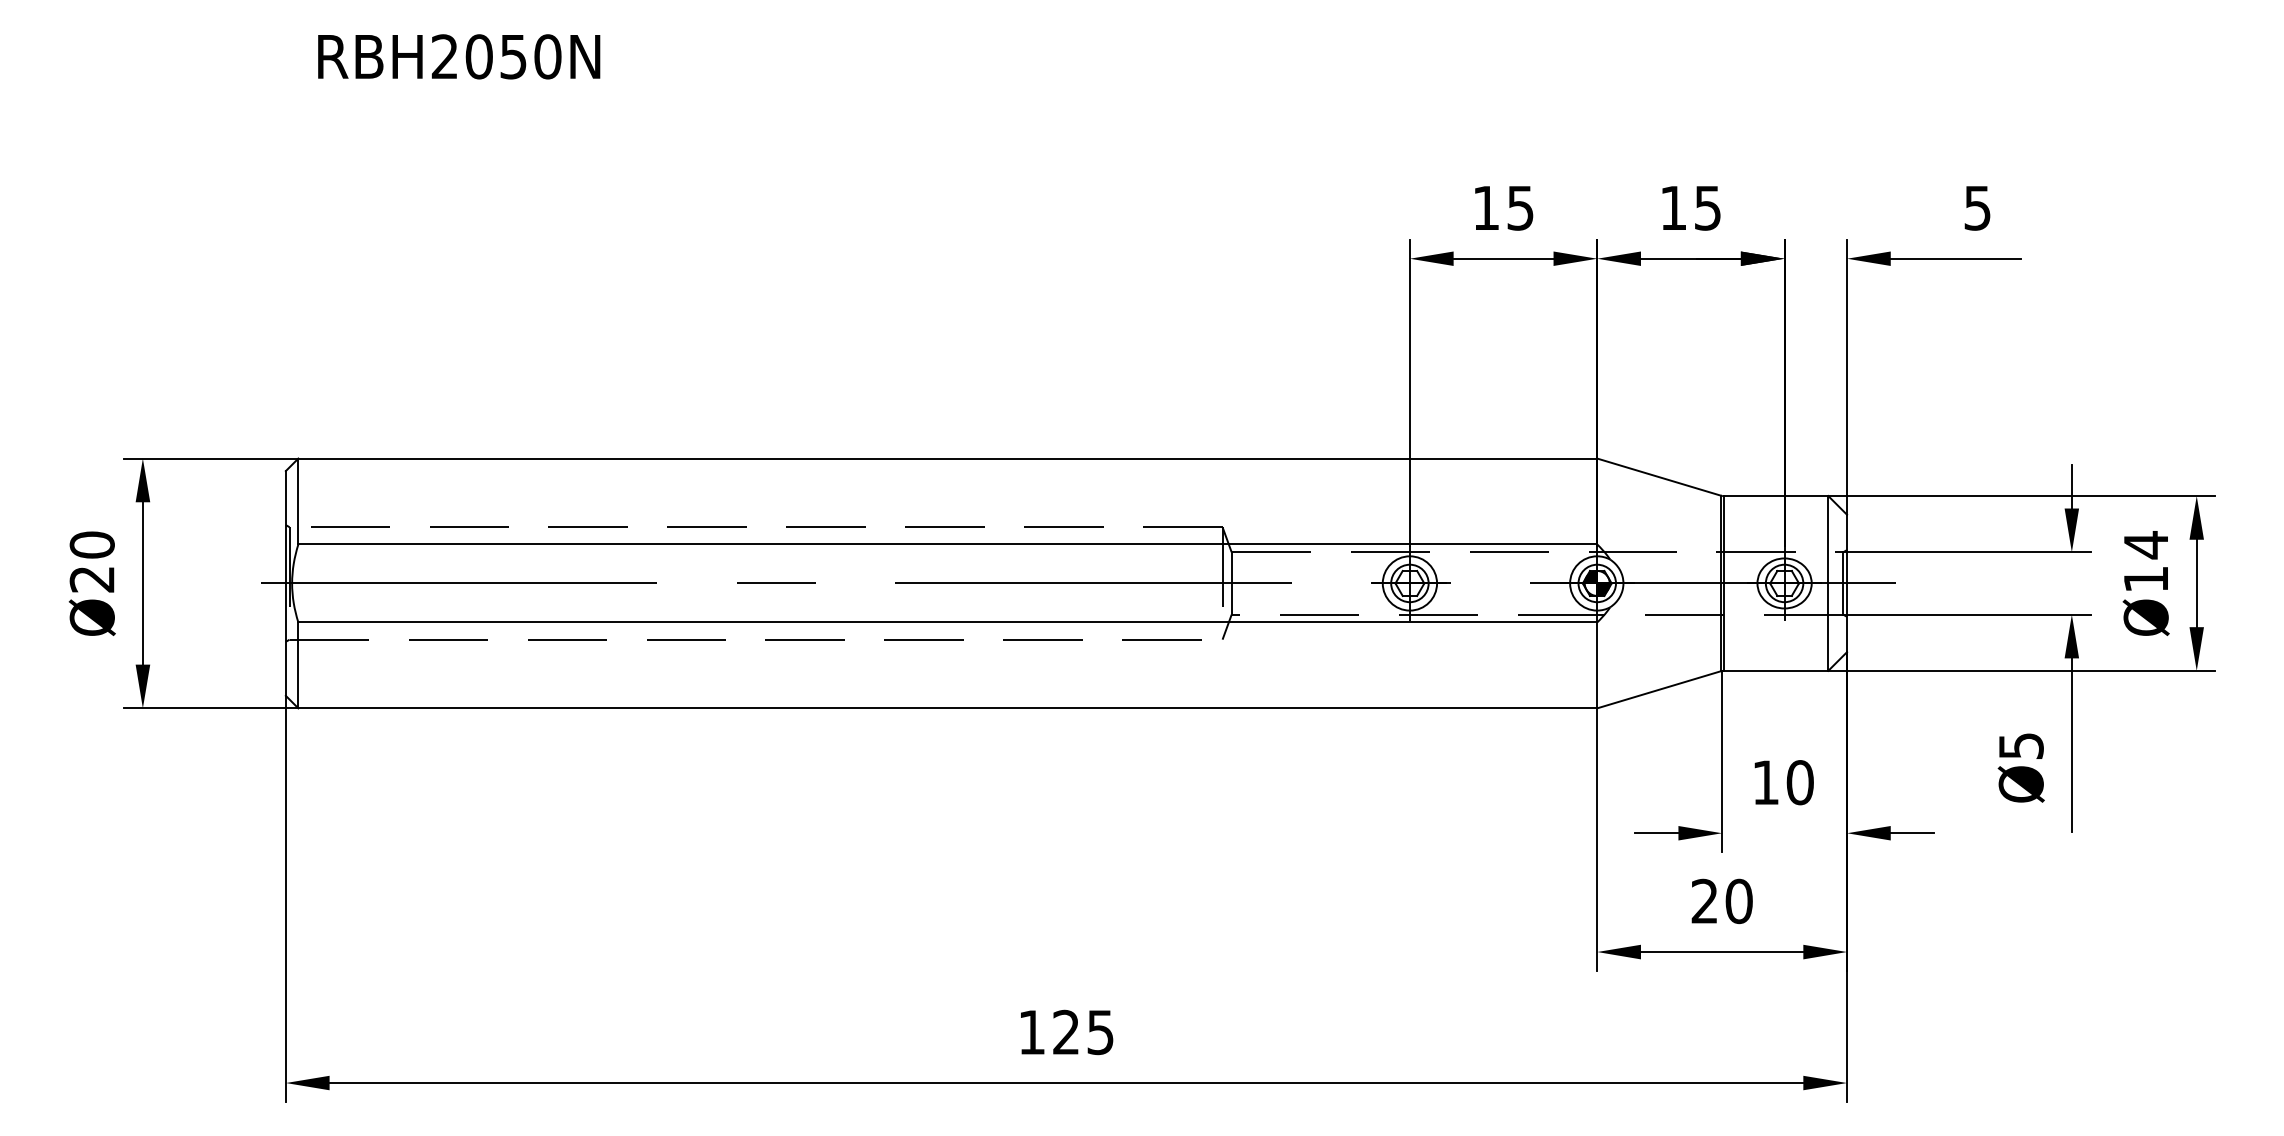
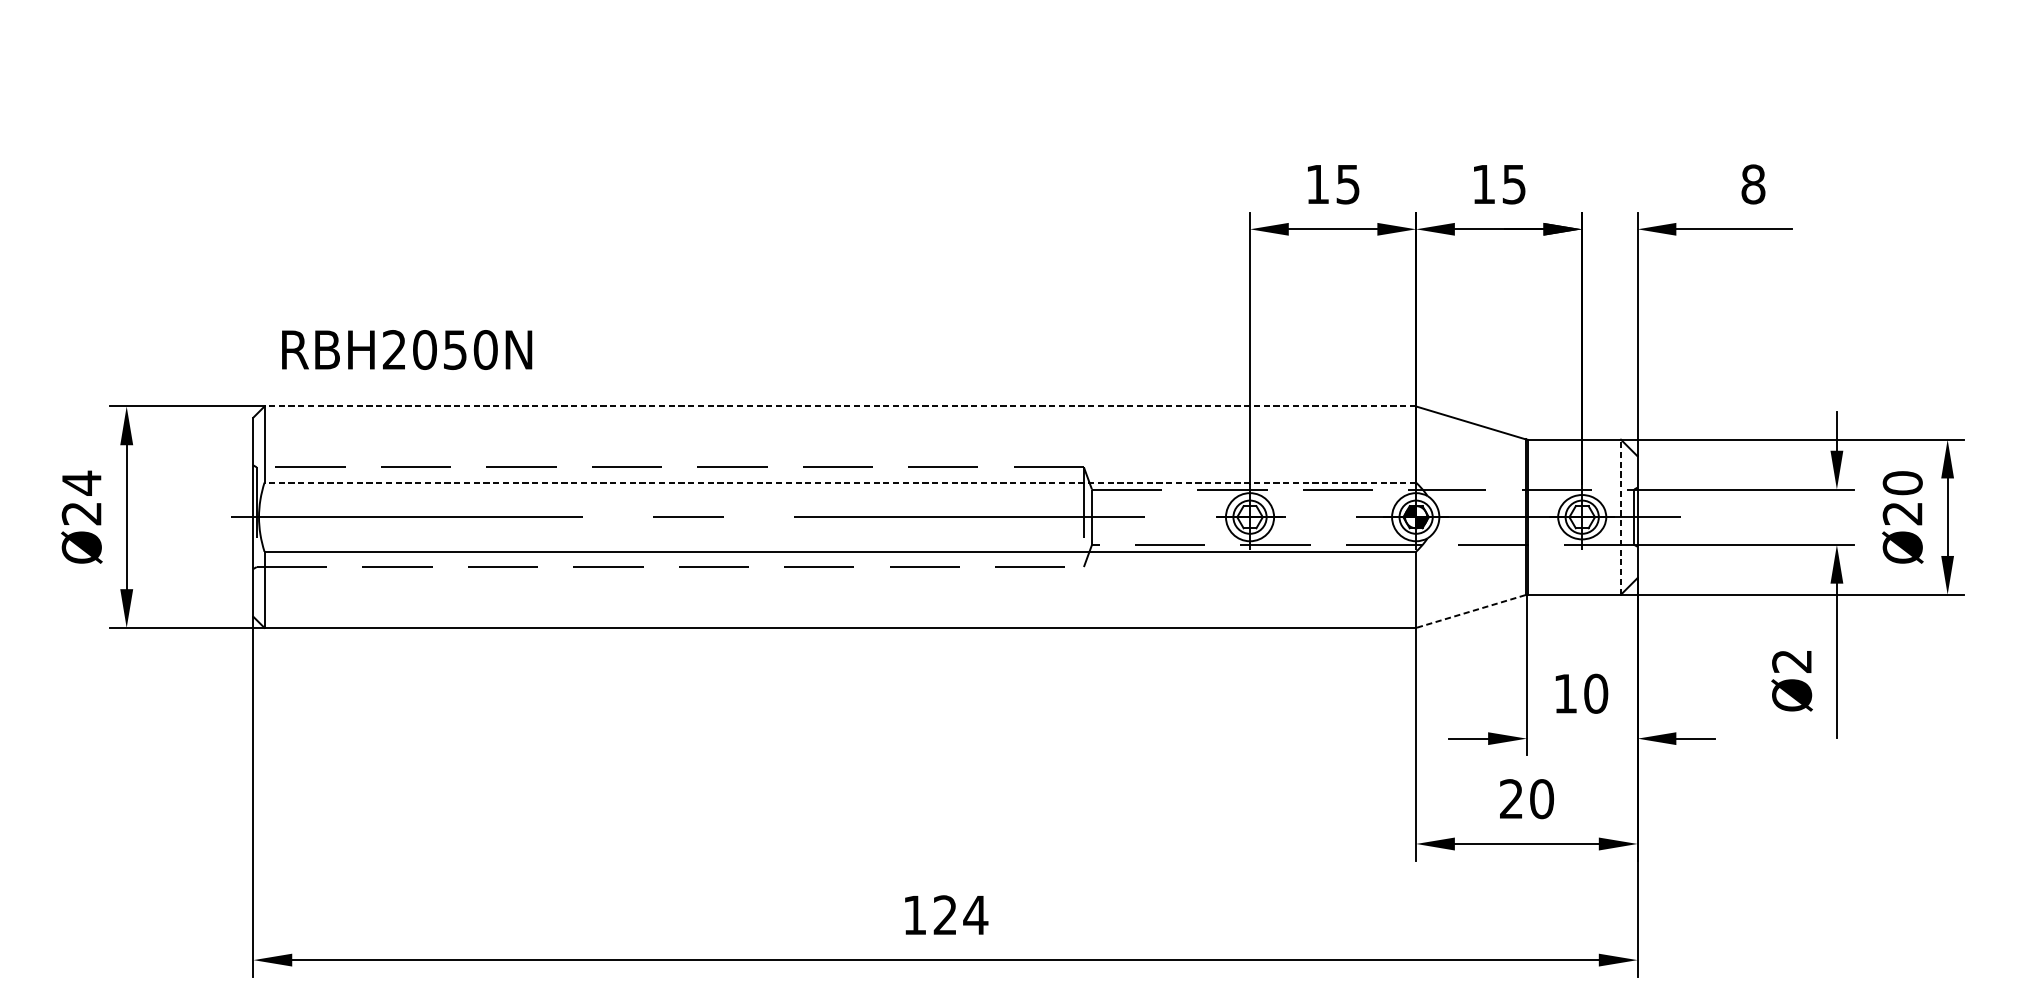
text: (459, 56) -> (407, 349), moved
text: (1977, 207) -> (1753, 183), 5 -> 8
line: (947, 458) -> (840, 406), solid -> dashed
line: (947, 544) -> (840, 482), solid -> dashed
text: (91, 545) -> (81, 483), Ø20 -> Ø24
text: (2145, 561) -> (1902, 497), Ø14 -> Ø20
line: (1828, 582) -> (1621, 516), solid -> dashed
line: (1658, 689) -> (1470, 611), solid -> dashed
text: (2020, 746) -> (1791, 661), Ø5 -> Ø2
text: (1100, 1032) -> (975, 915), 125 -> 124

